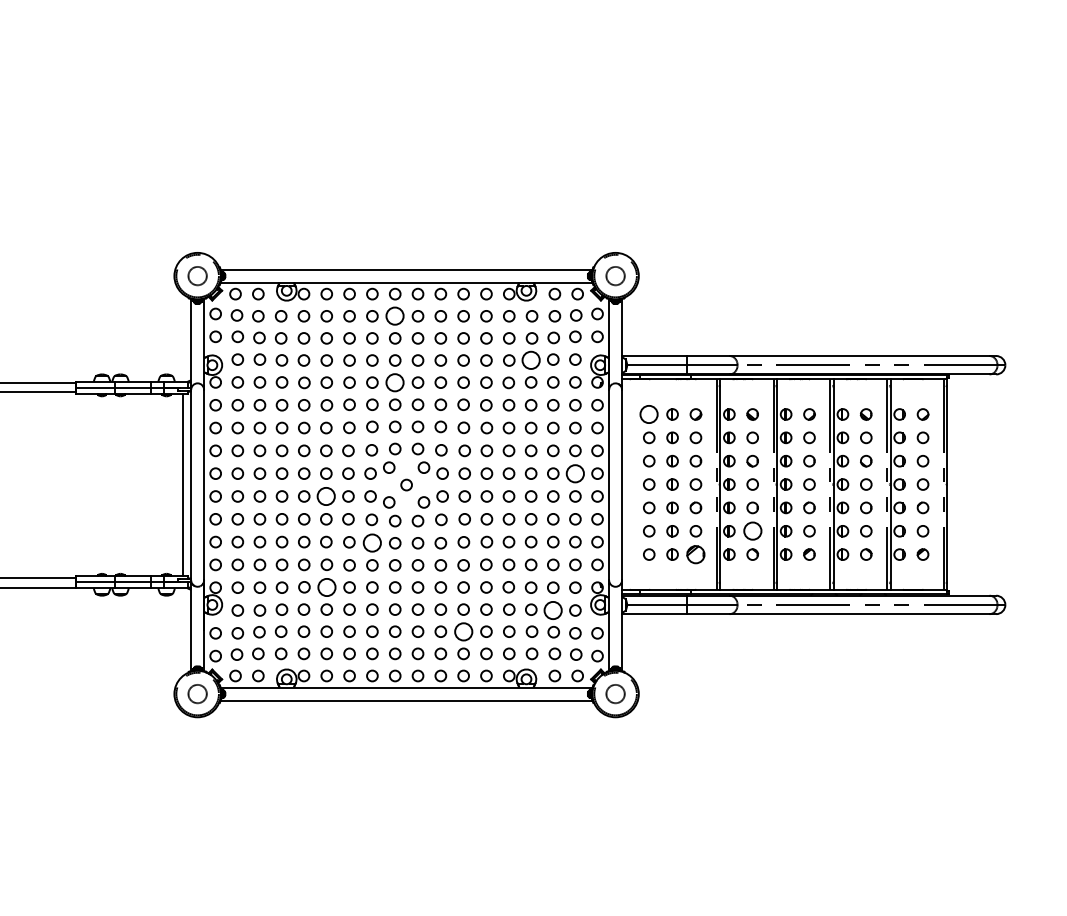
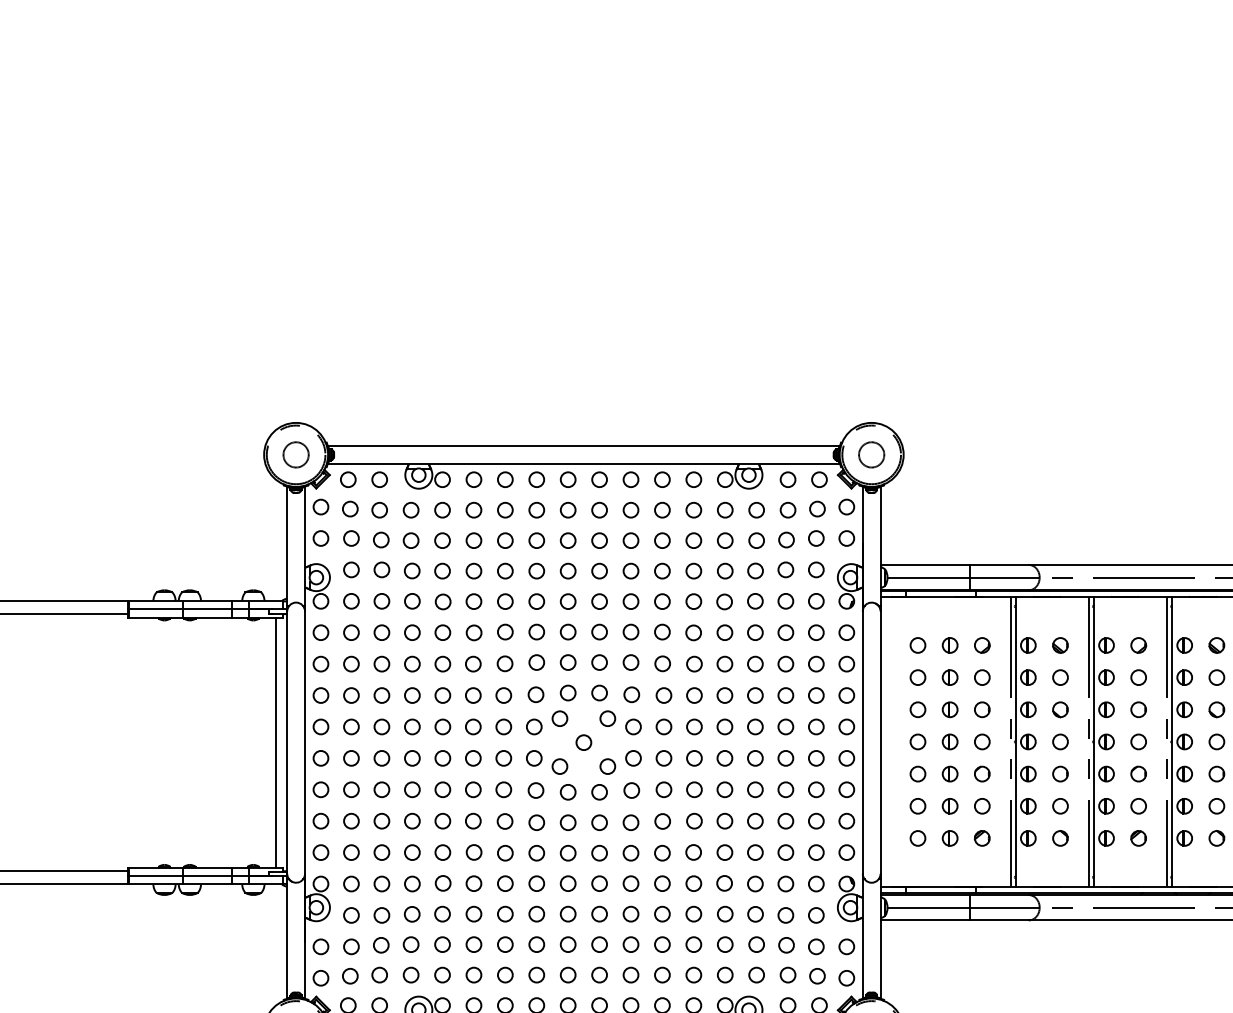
circle: (395, 316) -> (568, 510), size x0.62
circle: (531, 360) -> (755, 571), size x0.62
circle: (395, 382) -> (568, 601), size x0.62
circle: (649, 414) -> (918, 645), size x0.62
circle: (575, 473) -> (816, 726), size x0.62
circle: (326, 496) -> (473, 758), size x0.62
circle: (752, 531) -> (1060, 806), size x0.62
circle: (372, 543) -> (536, 823), size x0.62
part: (695, 554) -> (981, 838), size x0.62
circle: (326, 587) -> (473, 883), size x0.62
circle: (553, 610) -> (786, 915), size x0.62
circle: (463, 631) -> (662, 944), size x0.62

